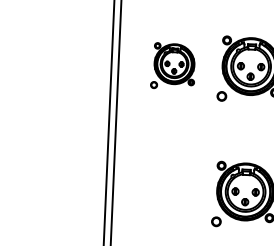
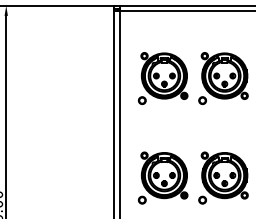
part: (172, 66) -> (162, 78), size x1.43
part: (167, 190) -> (162, 177), added

